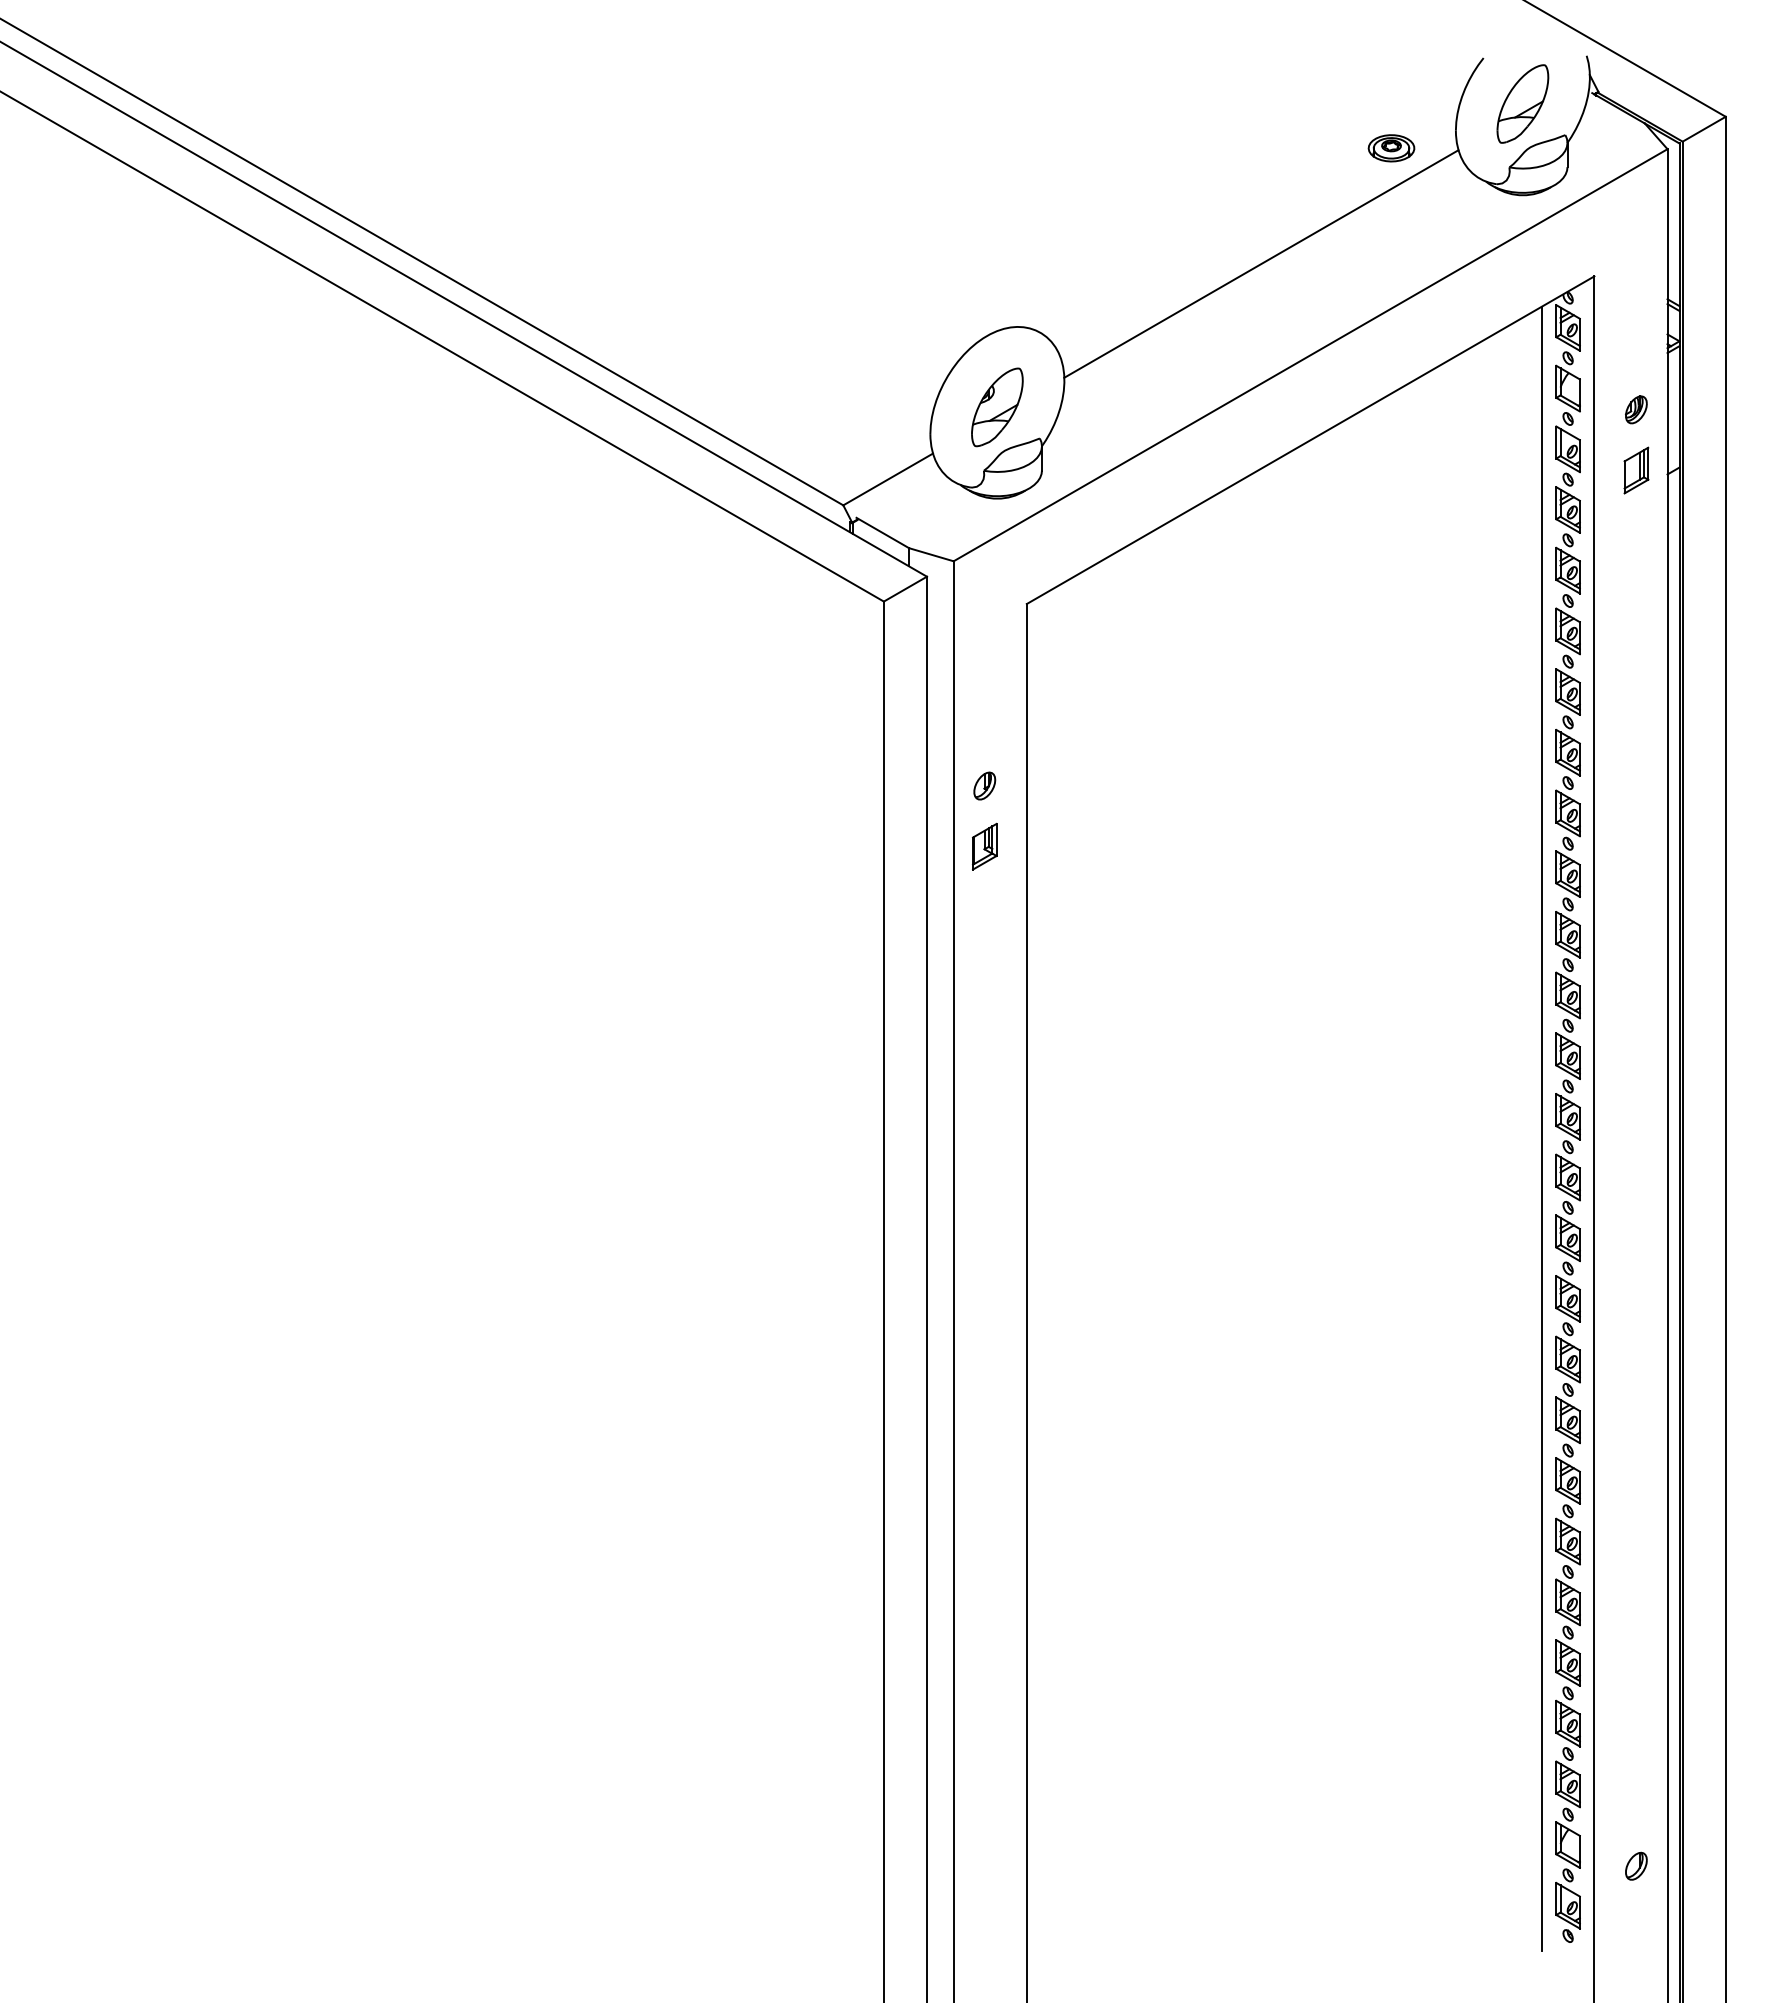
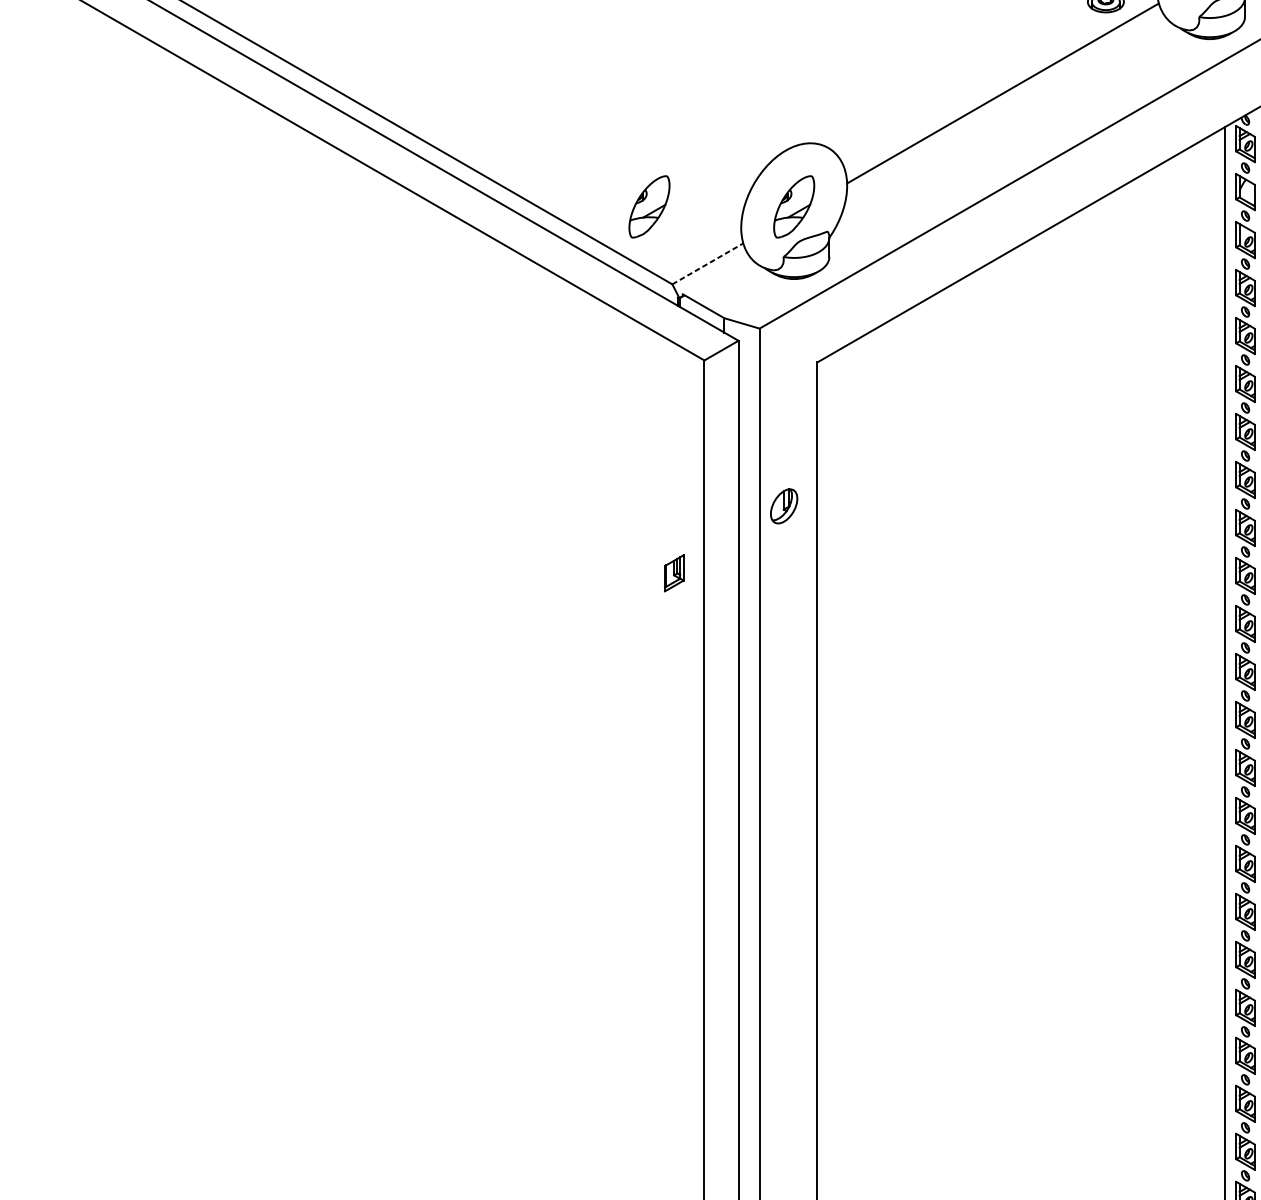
part: (814, 407) -> (649, 206), added
line: (888, 479) -> (708, 263), solid -> dashed
part: (984, 785) -> (784, 505), size x1.6
part: (984, 846) -> (674, 573), moved

